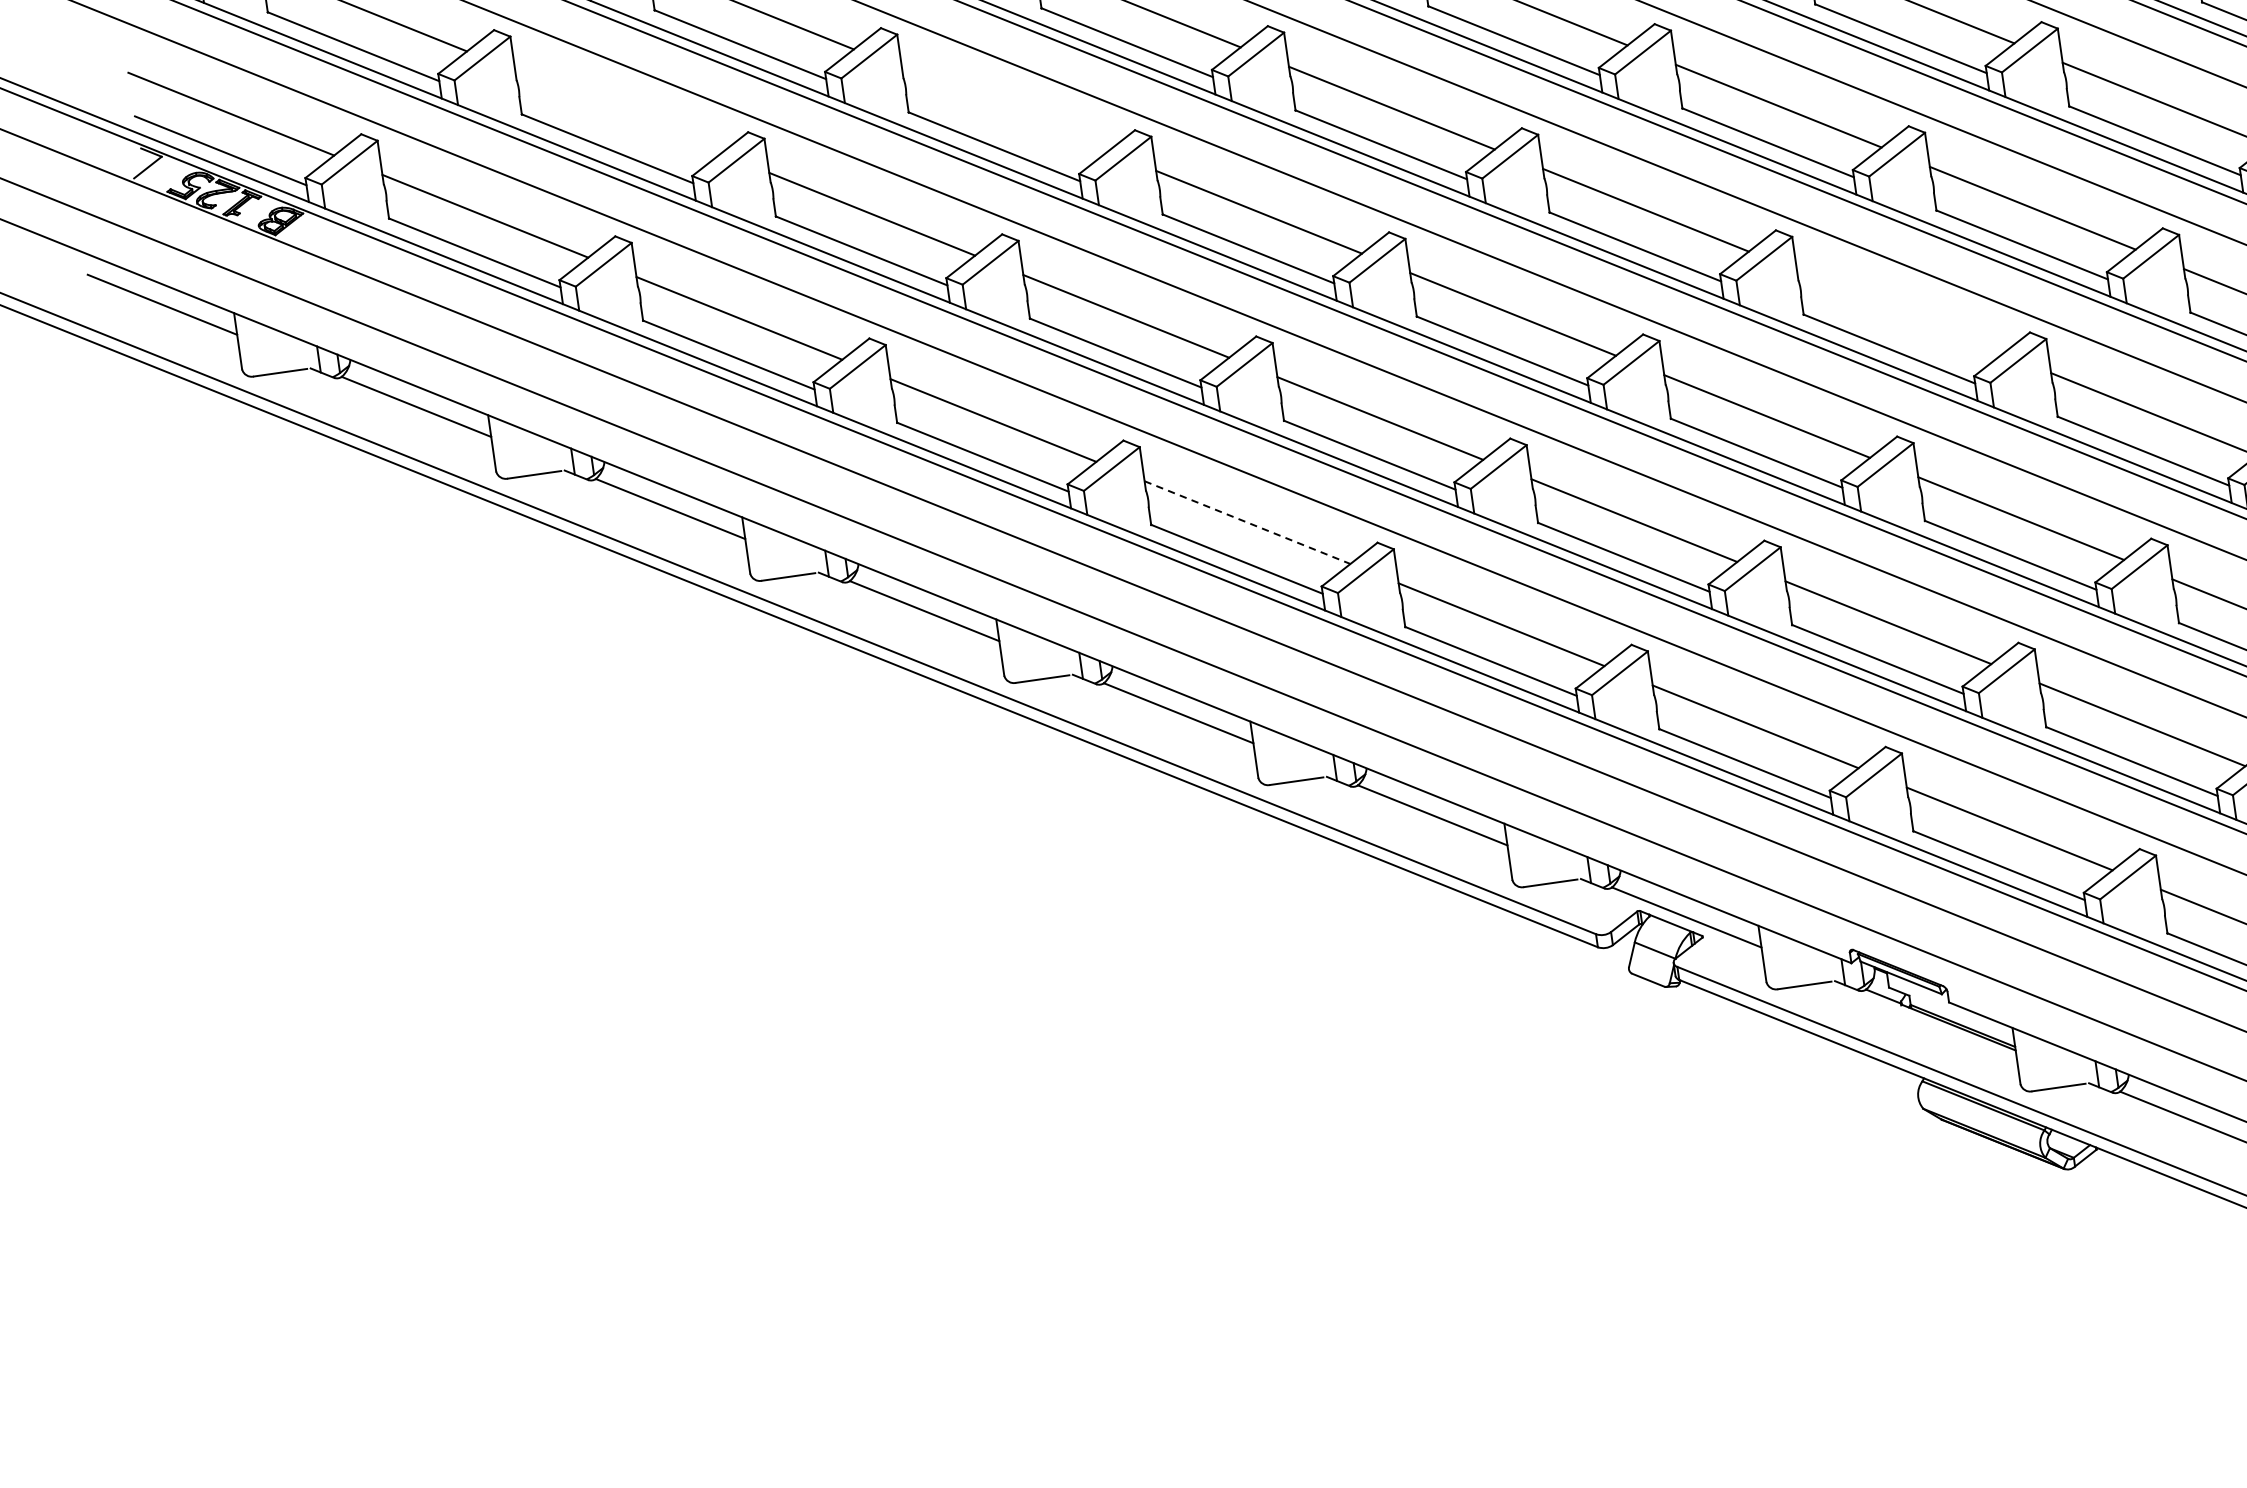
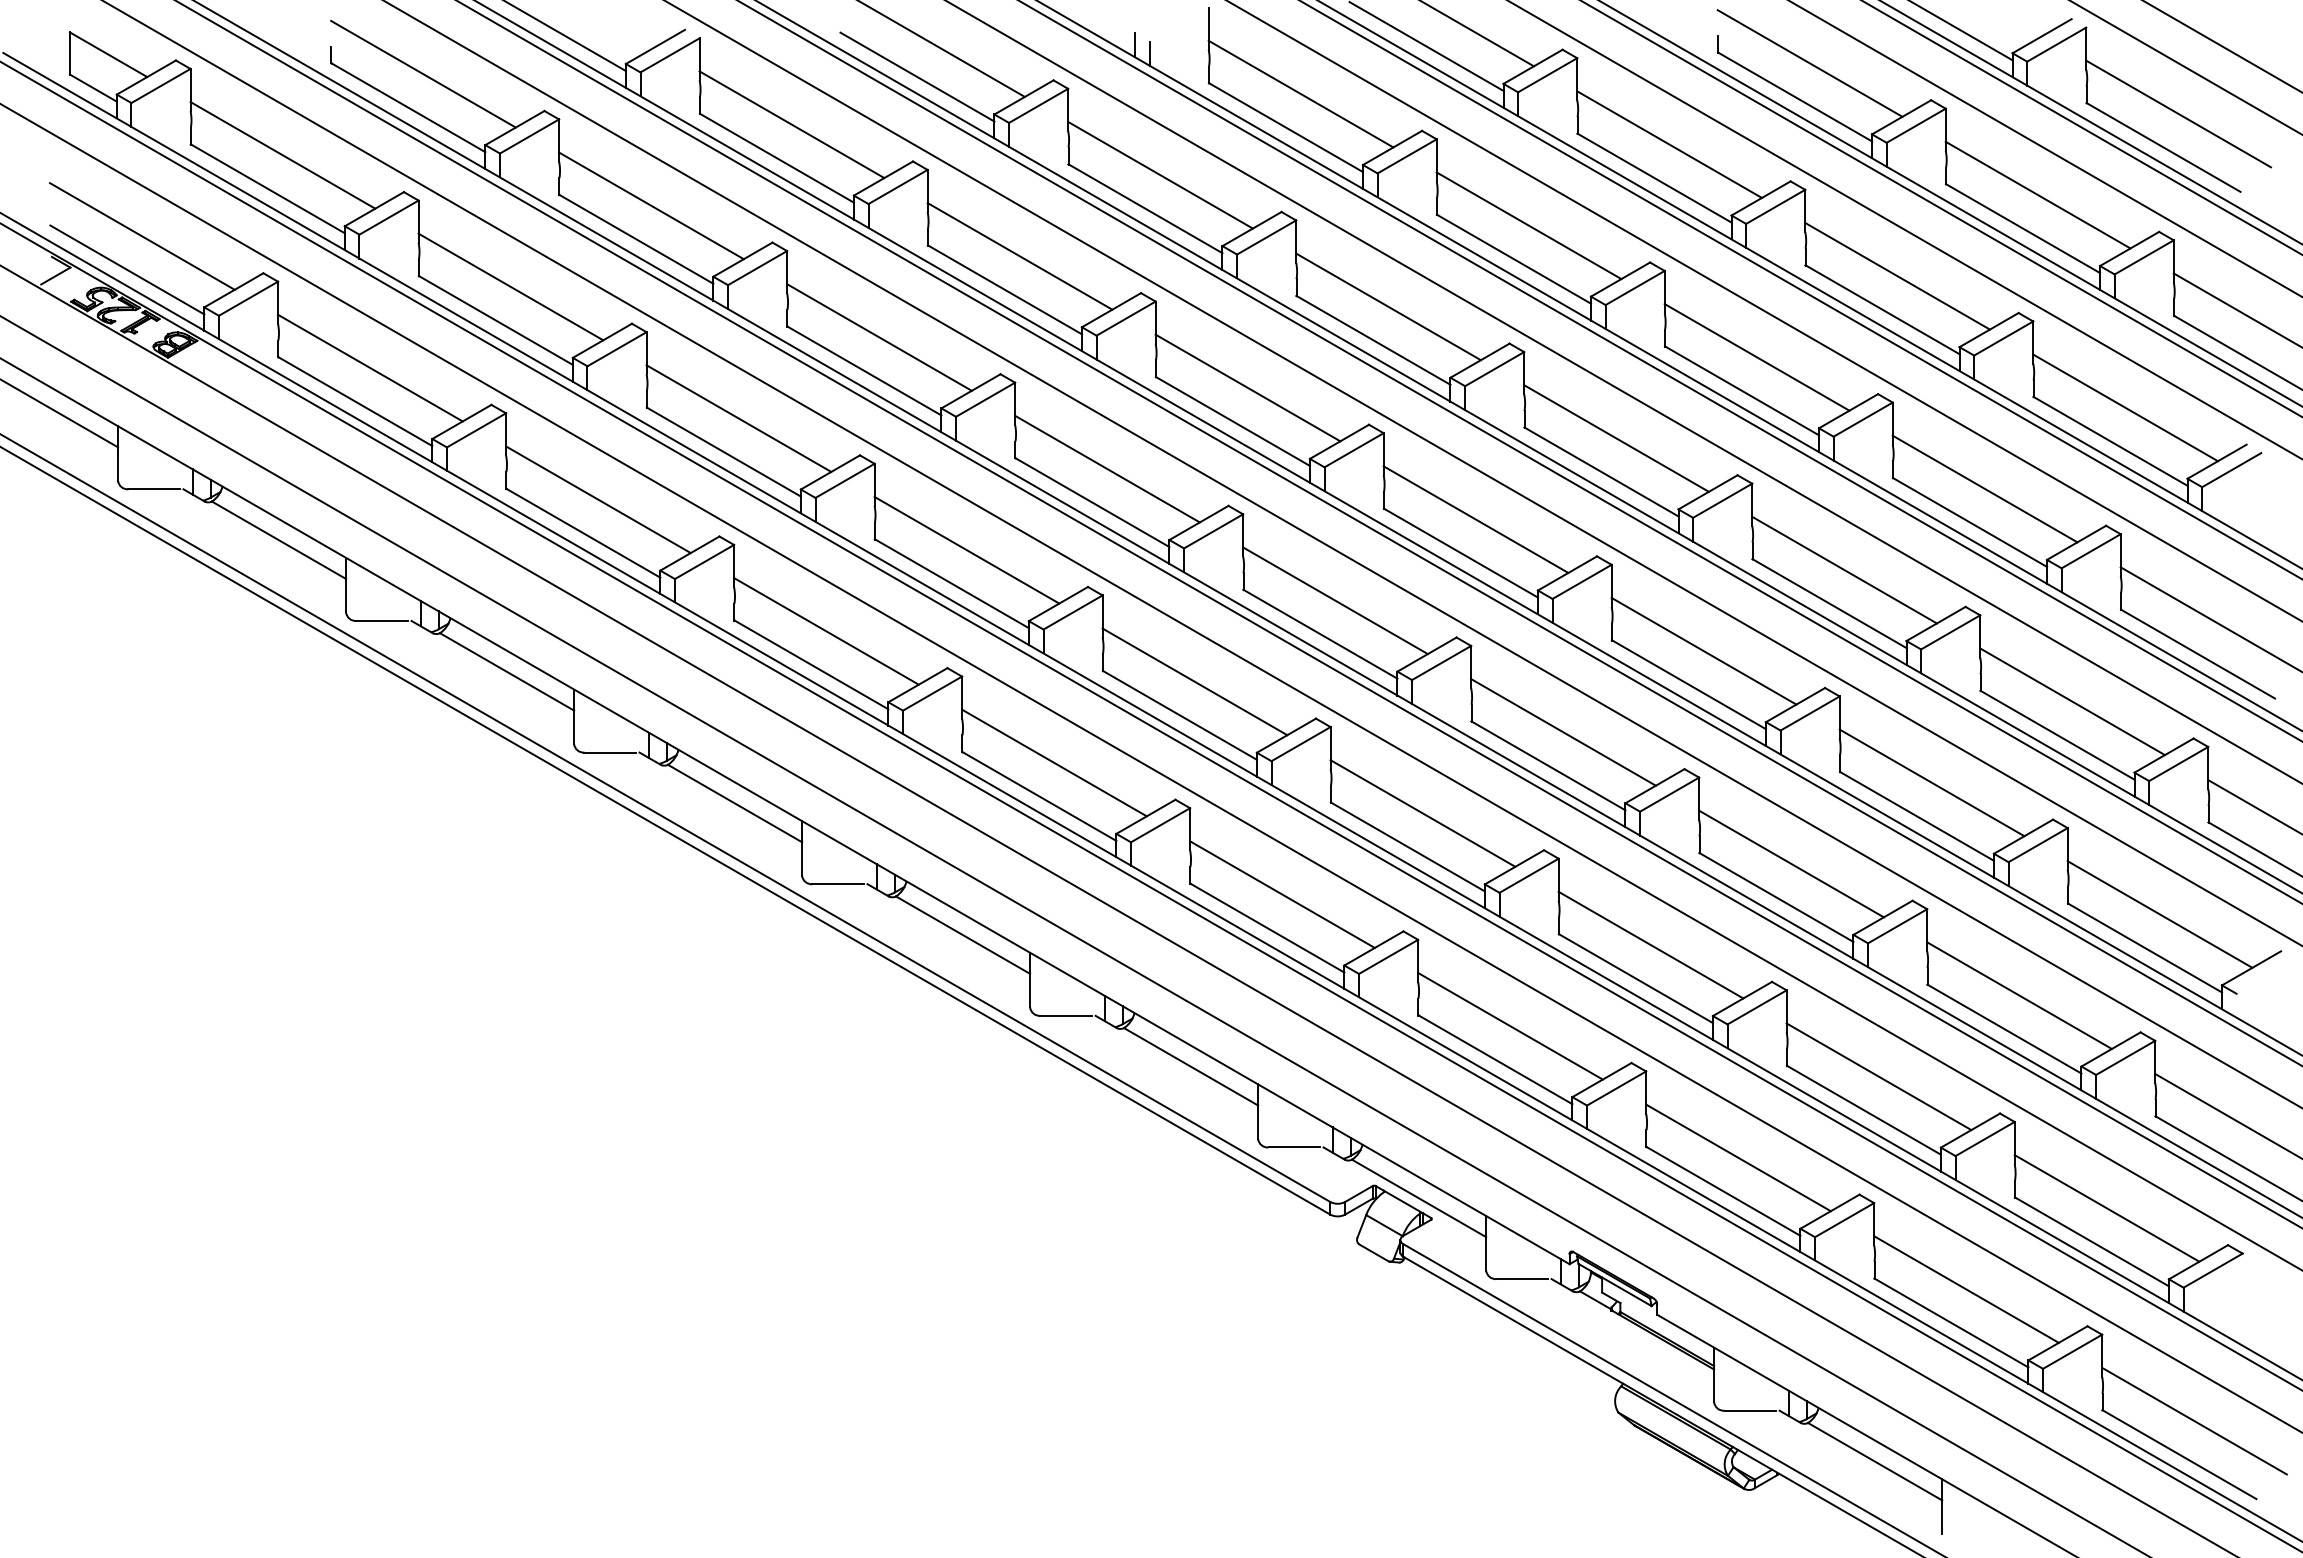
line: (1005, 110) -> (879, 337), added
line: (617, 111) -> (510, 286), added
line: (1899, 311) -> (1703, 650), added
line: (1247, 523) -> (1054, 763), dashed -> solid

